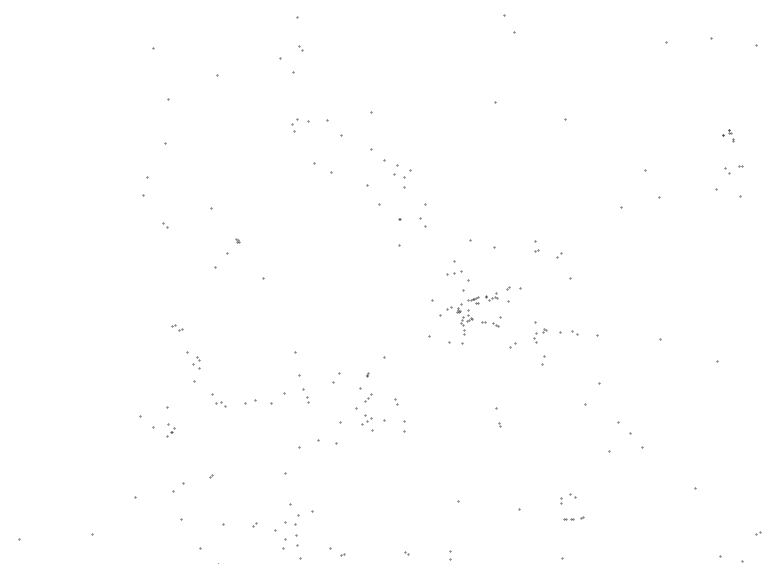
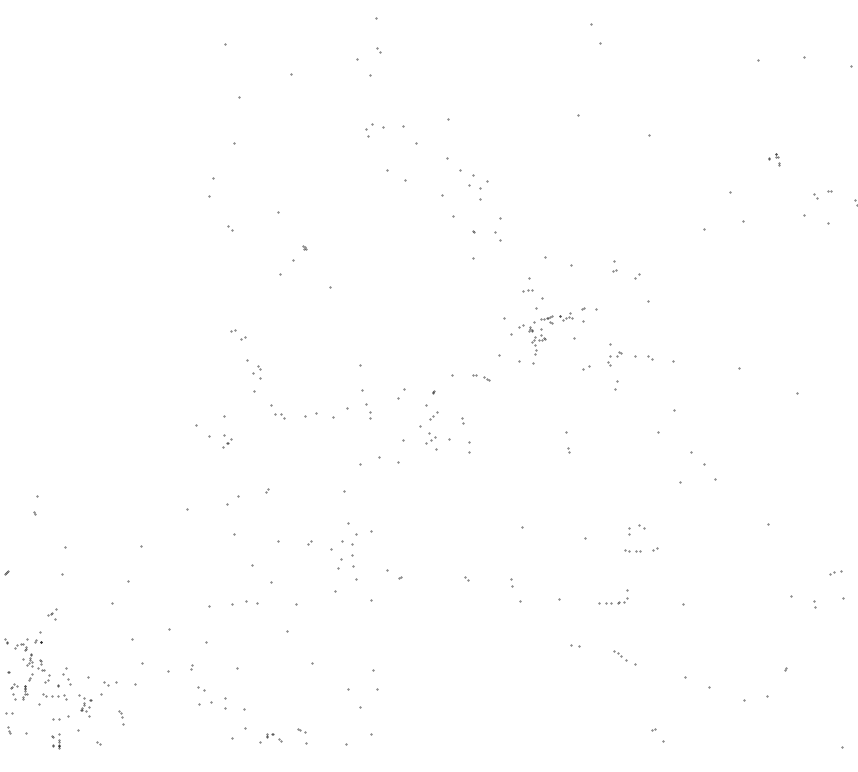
part: (728, 135) -> (774, 159), moved
part: (453, 273) -> (527, 290), size x0.6
part: (490, 323) -> (481, 377), moved
part: (177, 328) -> (238, 335), size x1.4
part: (573, 518) -> (641, 550), size x1.6

